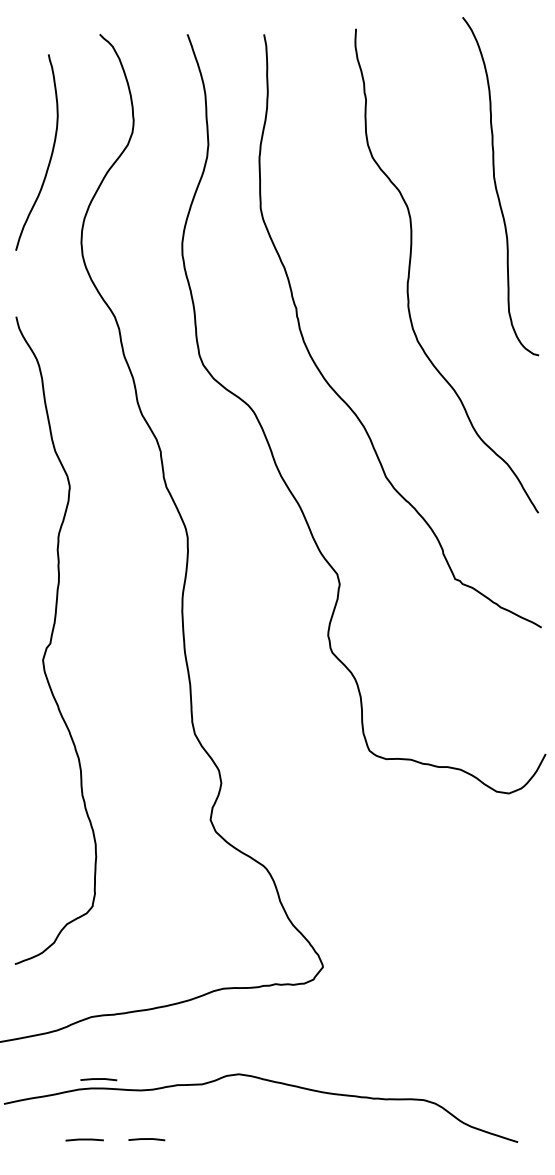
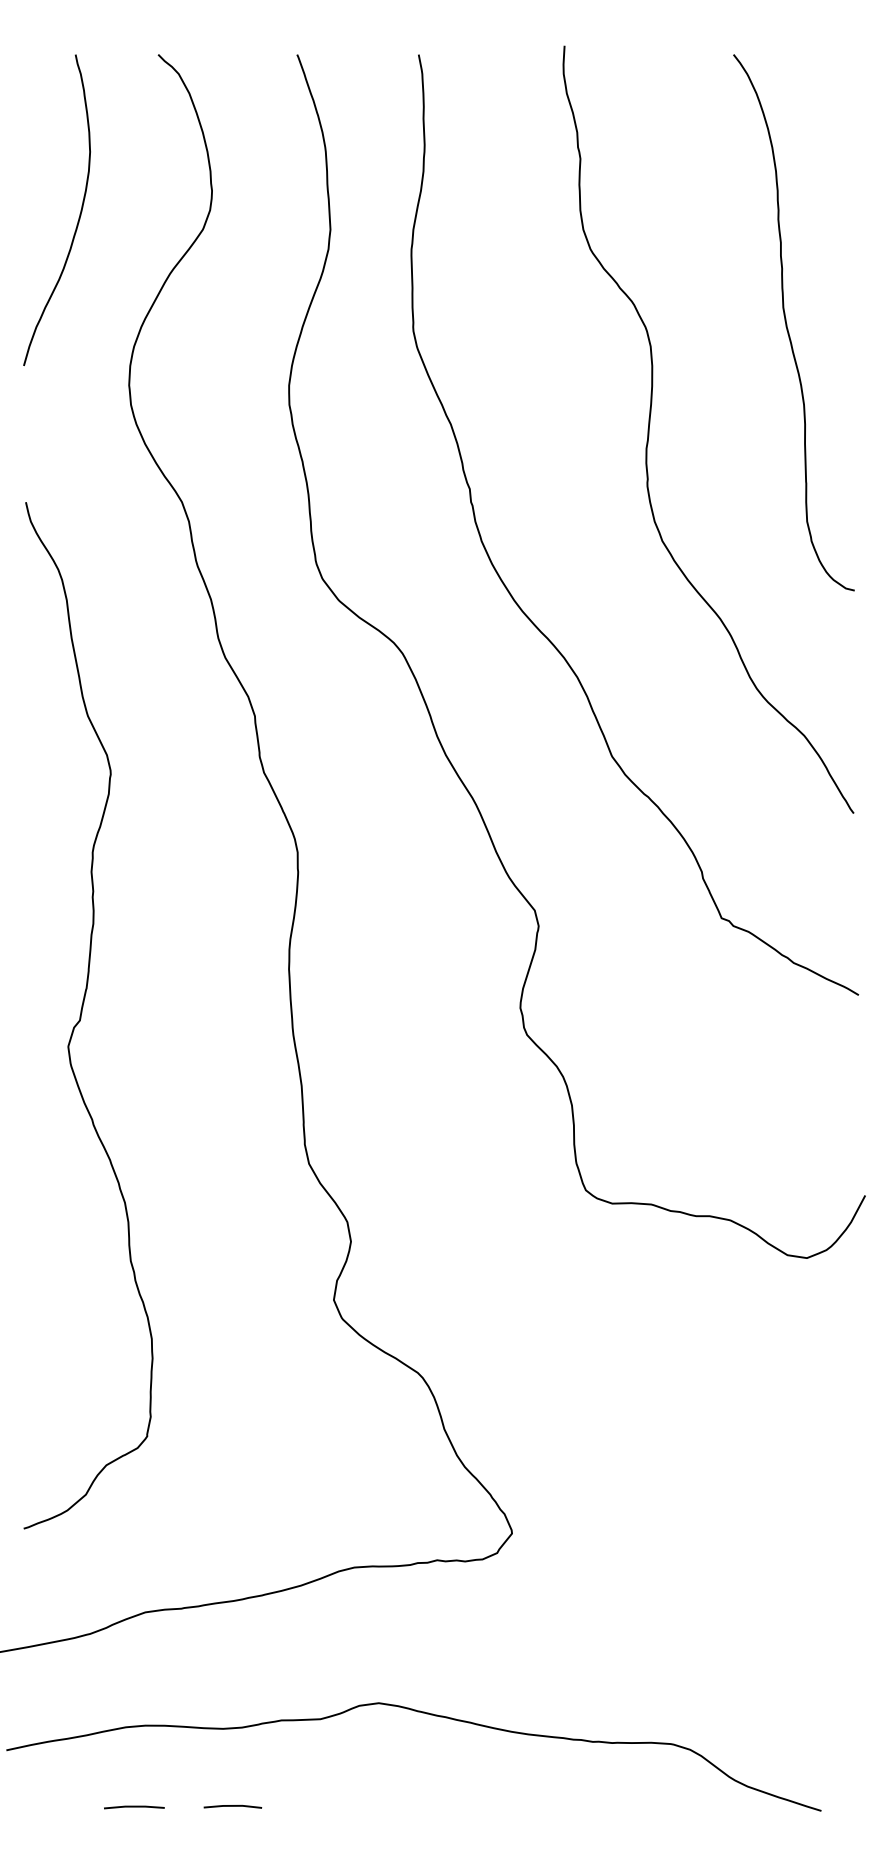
curve: (50, 155) -> (78, 214), moved
curve: (496, 186) -> (787, 322), moved
line: (98, 1079) -> (156, 1711), removed

